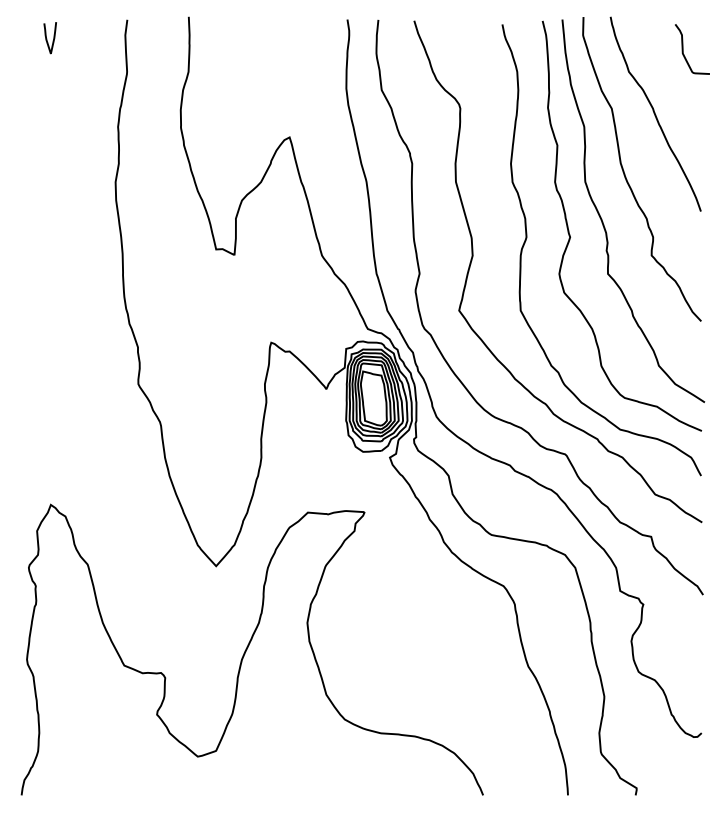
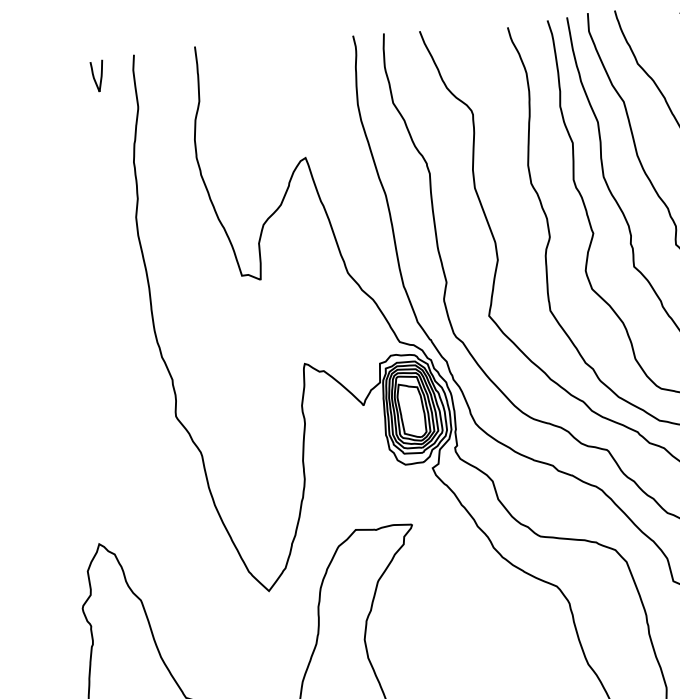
curve: (47, 38) -> (94, 76), moved

